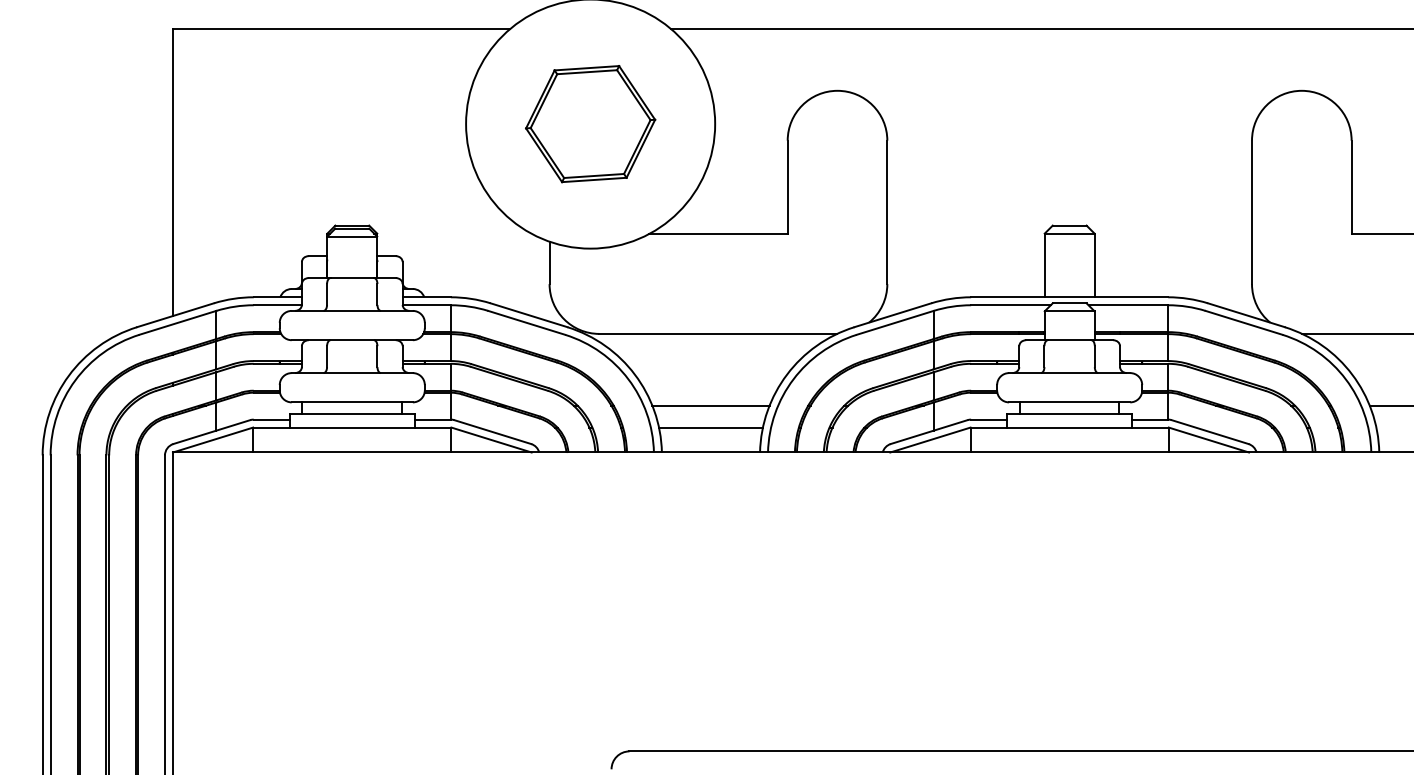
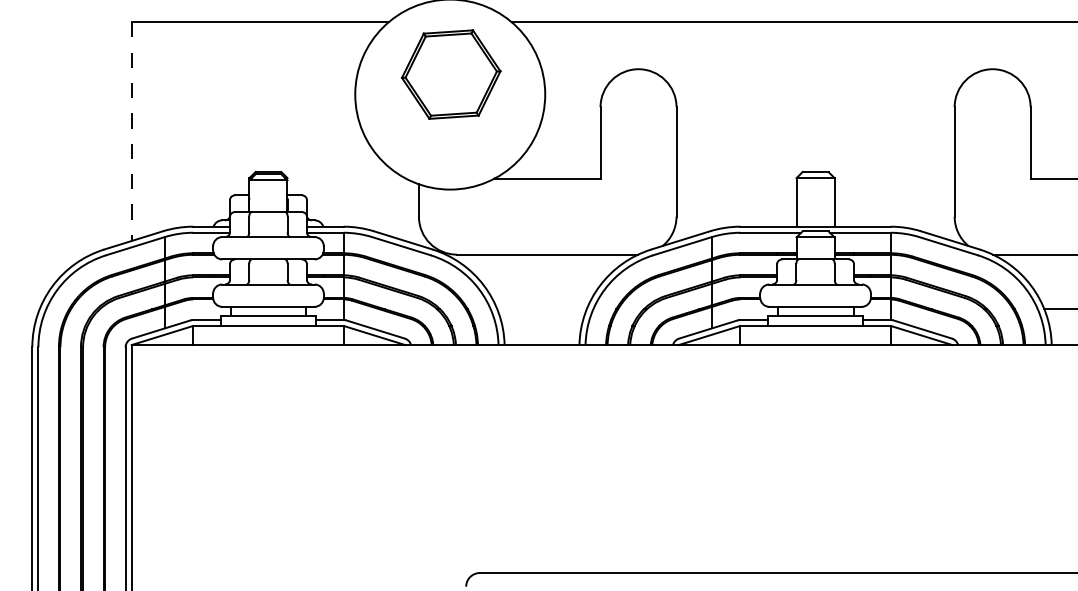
part: (590, 123) -> (451, 74), moved
line: (172, 173) -> (131, 132), solid -> dashed
line: (710, 405) -> (541, 309), removed
line: (710, 428) -> (541, 326), removed

